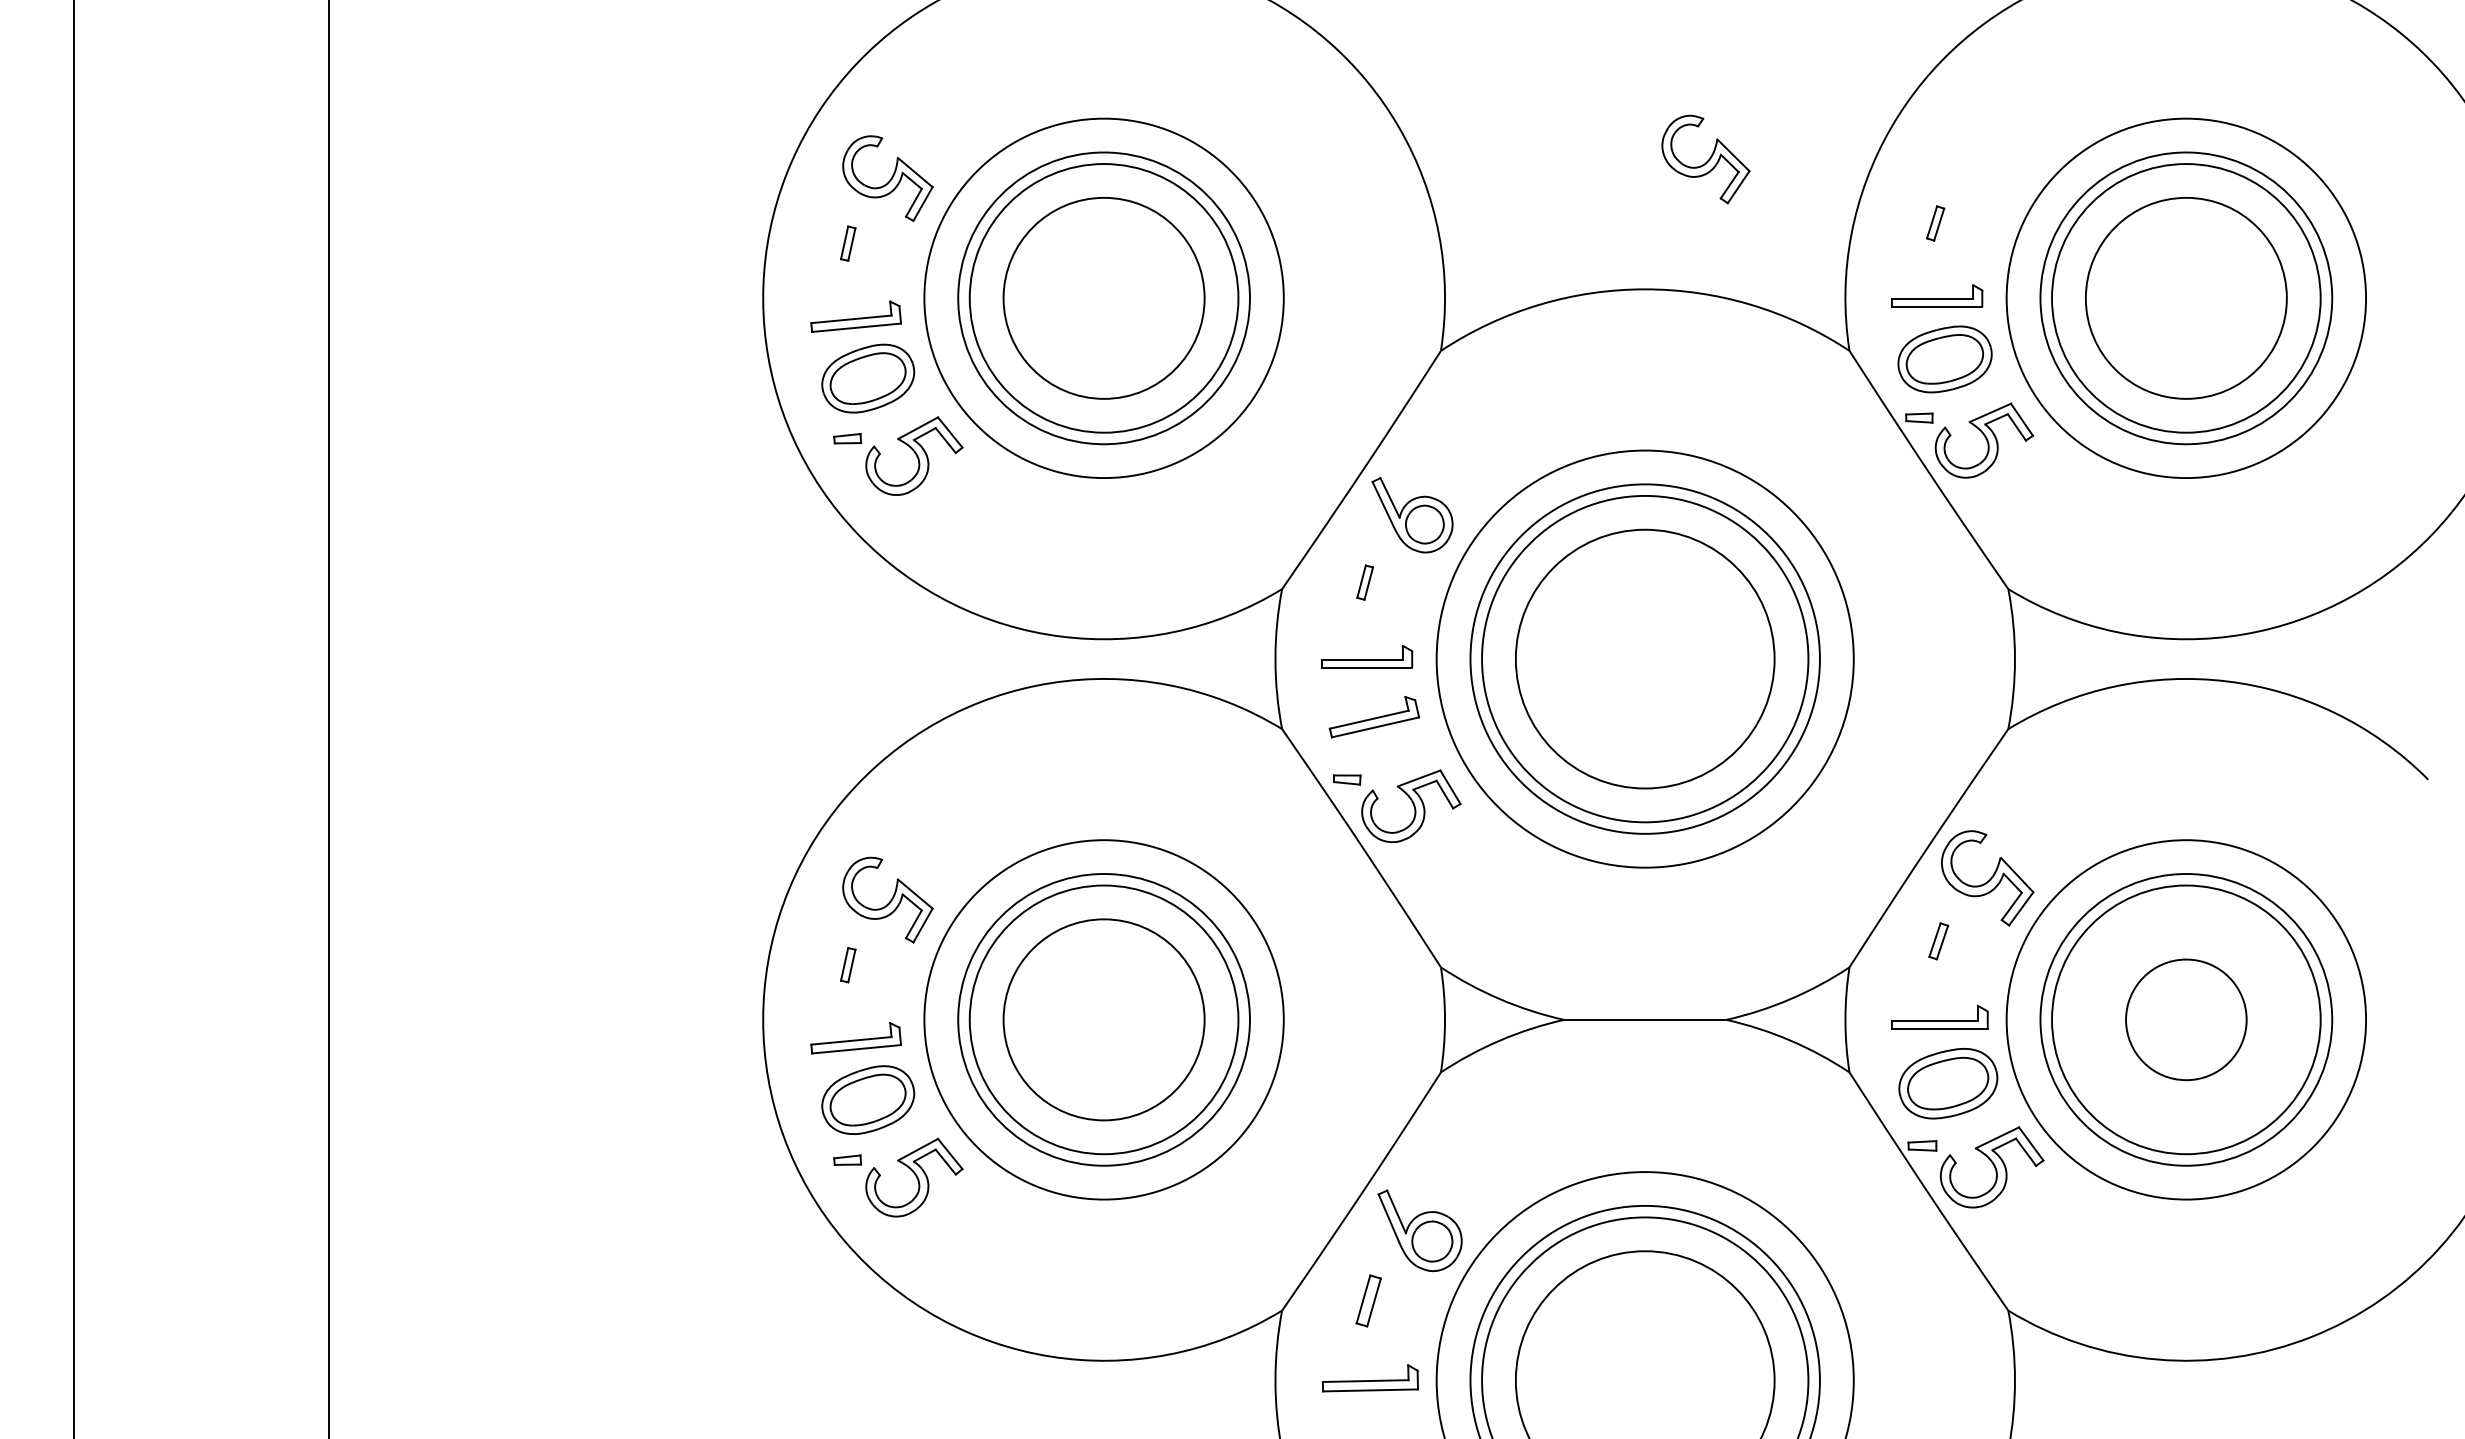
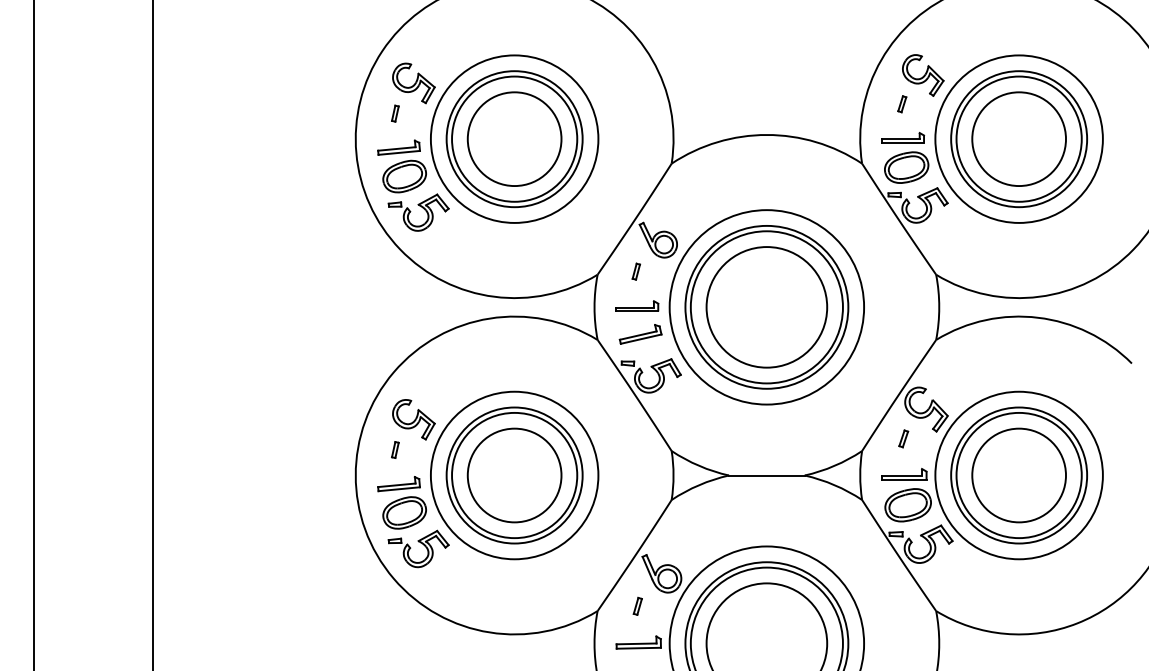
part: (1706, 159) -> (923, 75), moved
circle: (2187, 1019) -> (1019, 475), size x1.67
part: (1367, 1298) -> (637, 605), size x0.71

